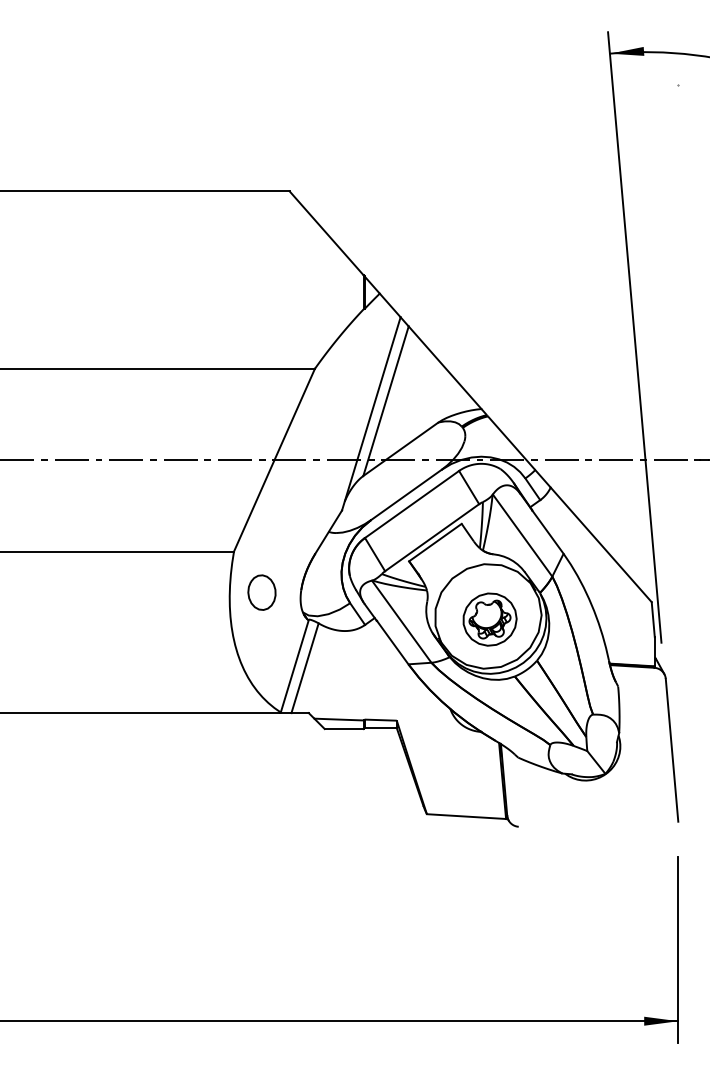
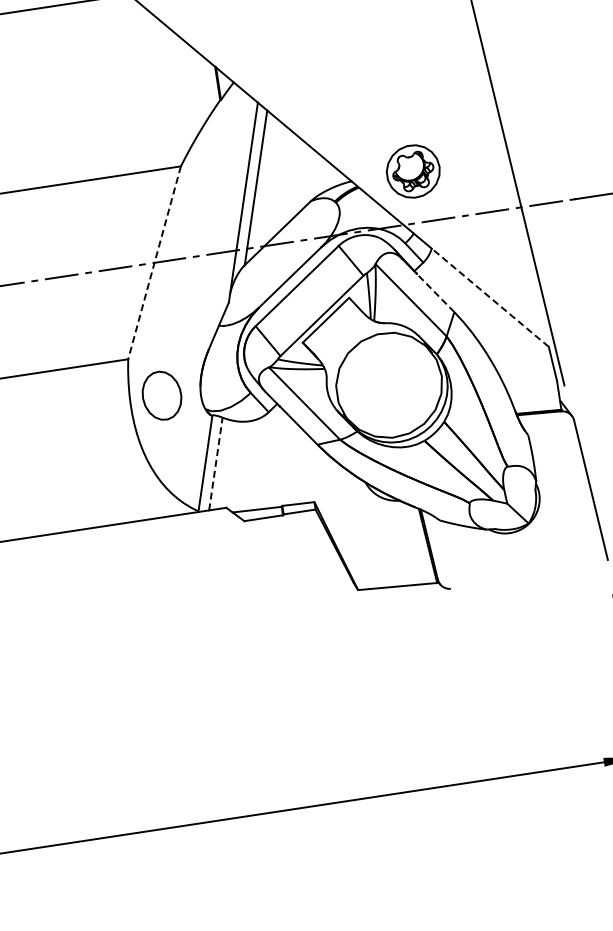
line: (274, 460) -> (154, 263), solid -> dashed
line: (547, 532) -> (435, 293), solid -> dashed
line: (600, 544) -> (489, 297), solid -> dashed
part: (261, 592) -> (161, 395), size x1.4
part: (489, 619) -> (412, 171), moved
line: (305, 668) -> (216, 464), solid -> dashed

